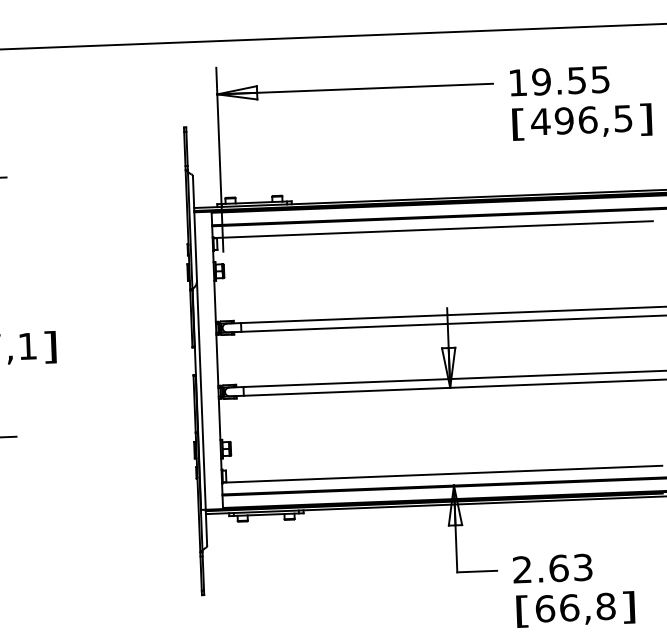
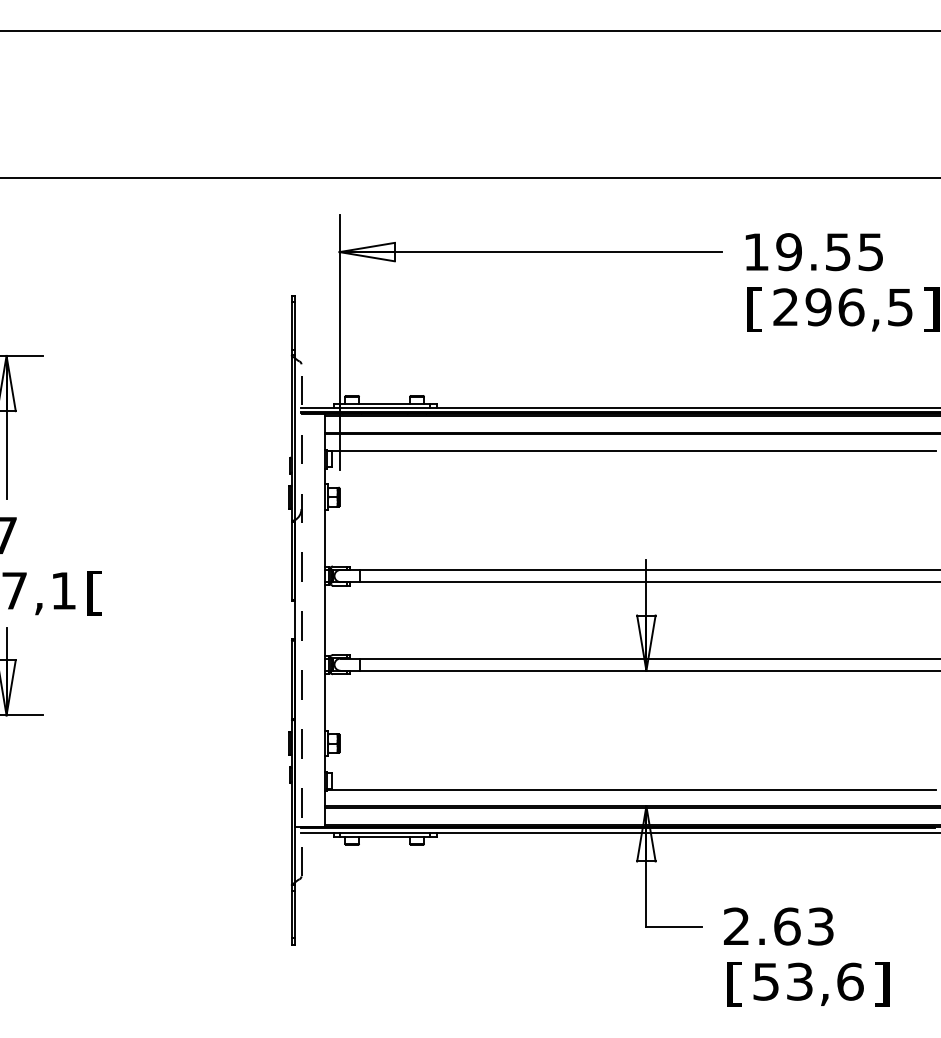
text: (540, 121) -> (785, 306), 496,5 -> 296,5
text: (50, 347) -> (94, 593), ] -> [
line: (200, 360) -> (301, 619), solid -> dashed
text: (575, 607) -> (808, 981), 66,8 -> 53,6

